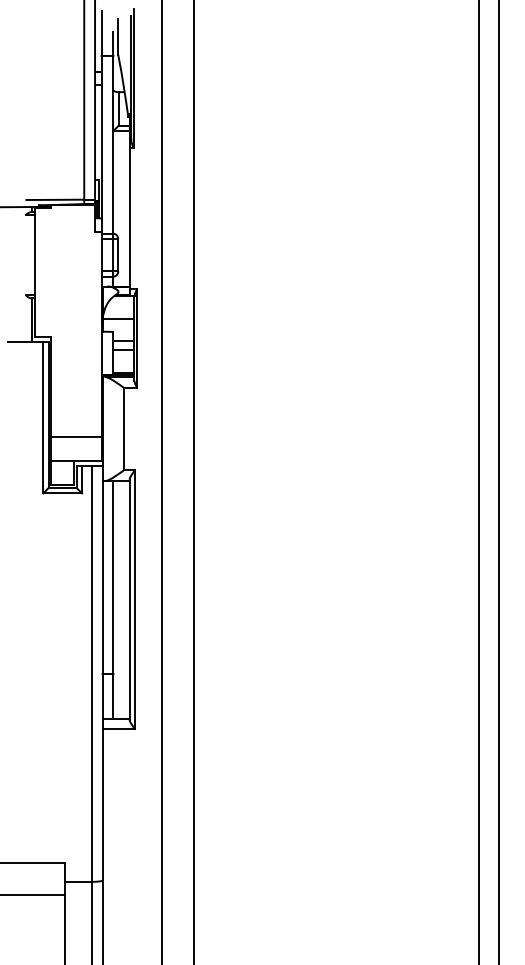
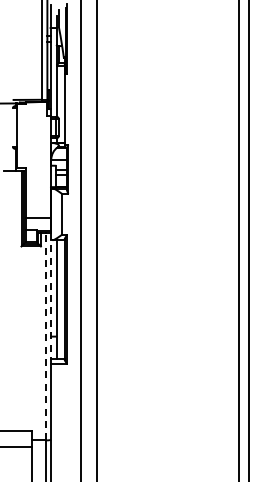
line: (103, 591) -> (51, 295), solid -> dashed
line: (91, 673) -> (45, 336), solid -> dashed

